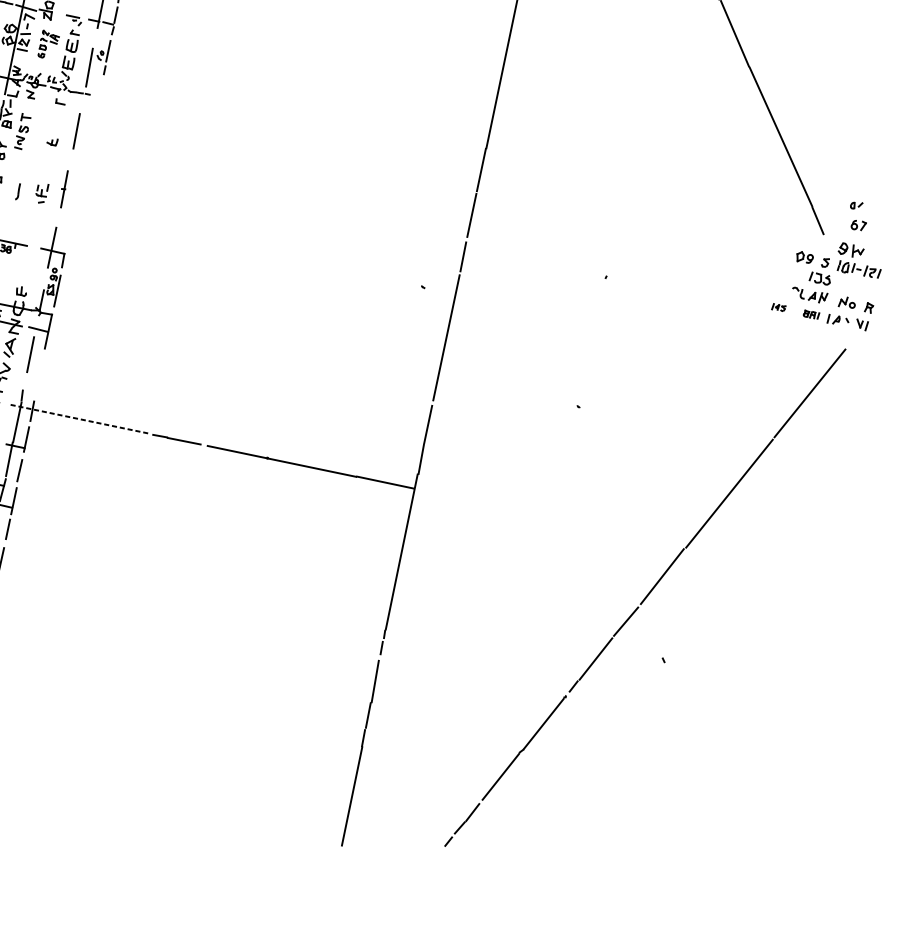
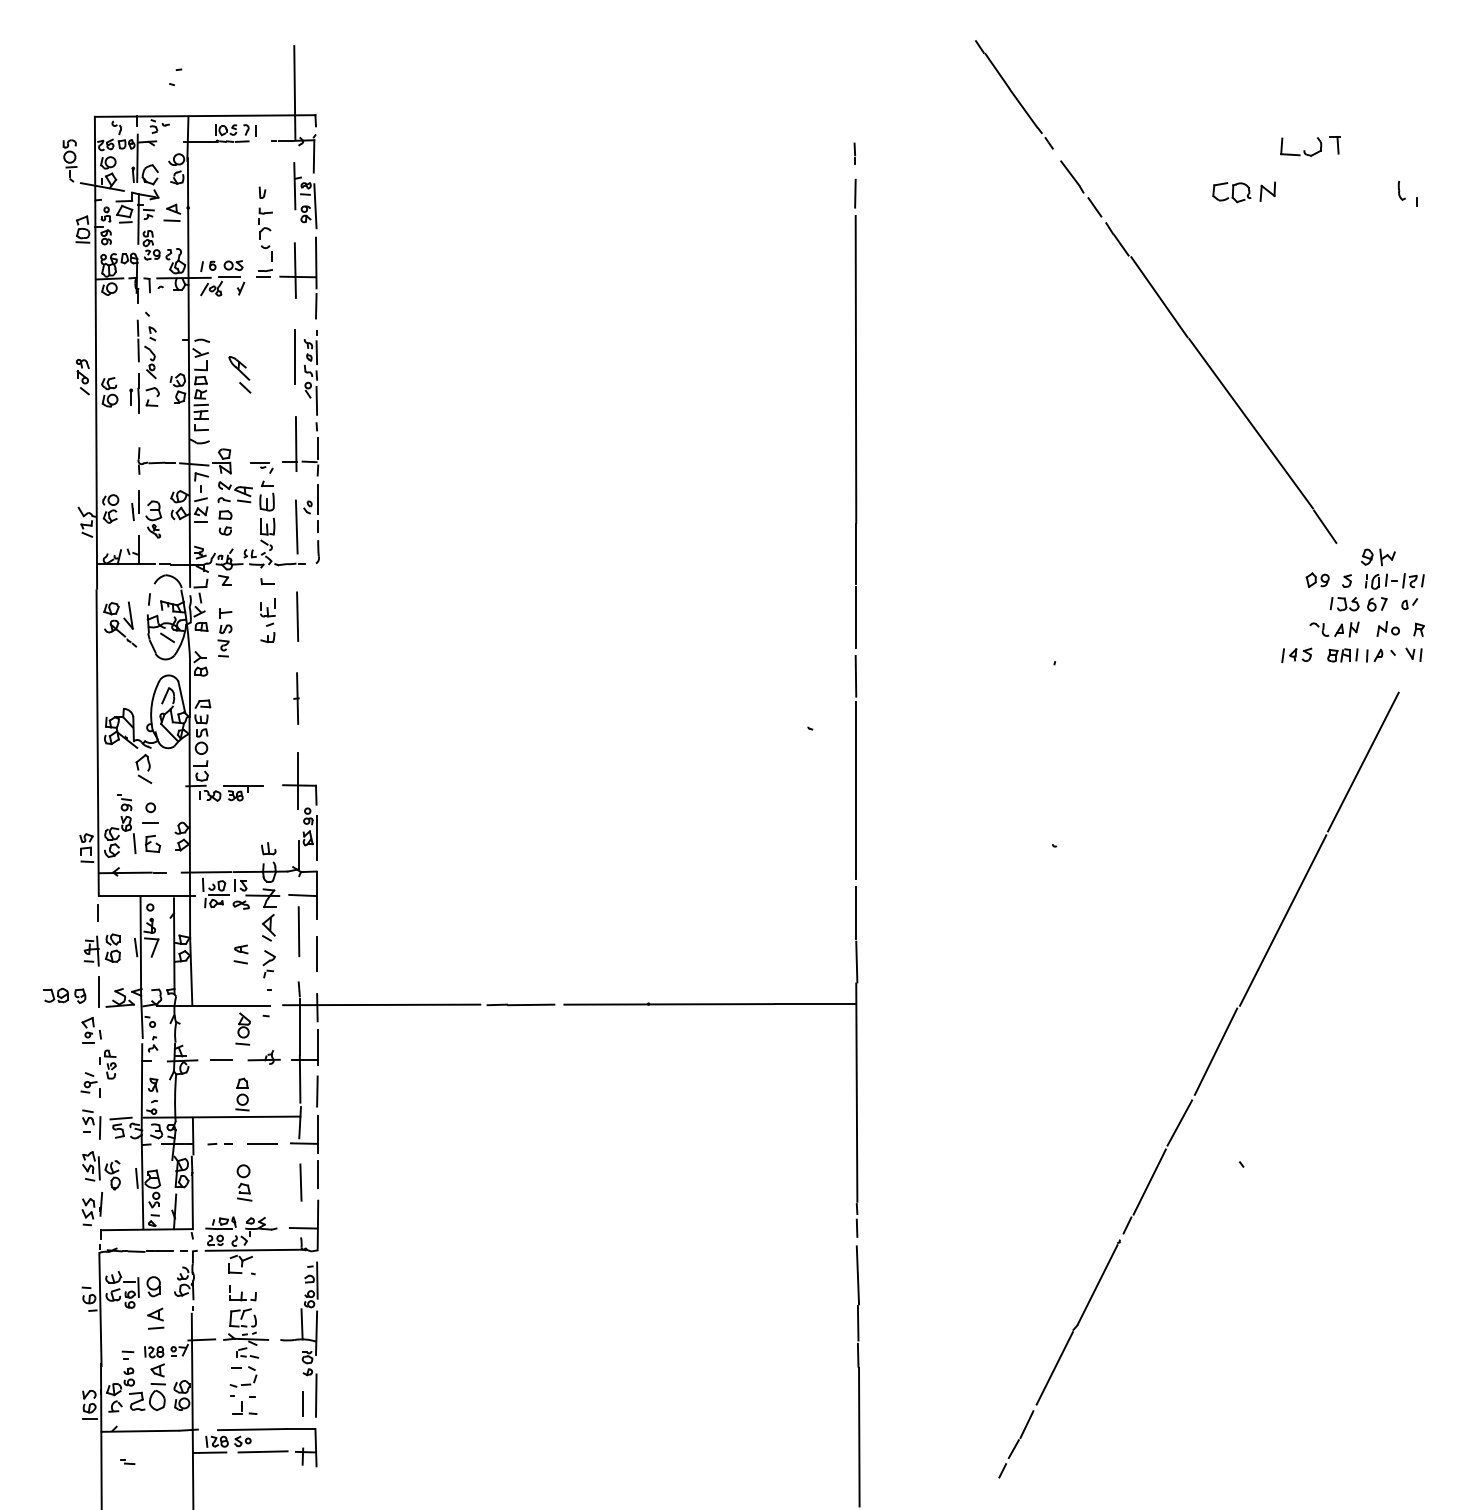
part: (48, 45) -> (234, 508), size x1.43
part: (17, 192) -> (317, 552), moved
part: (41, 193) -> (267, 612), moved
part: (856, 205) -> (1409, 603), moved
part: (858, 225) -> (1377, 604), moved
part: (778, 307) -> (1296, 654), size x1.67
part: (811, 314) -> (1342, 655), size x1.43
line: (40, 372) -> (317, 953), added
line: (78, 418) -> (381, 1004), dashed -> solid

